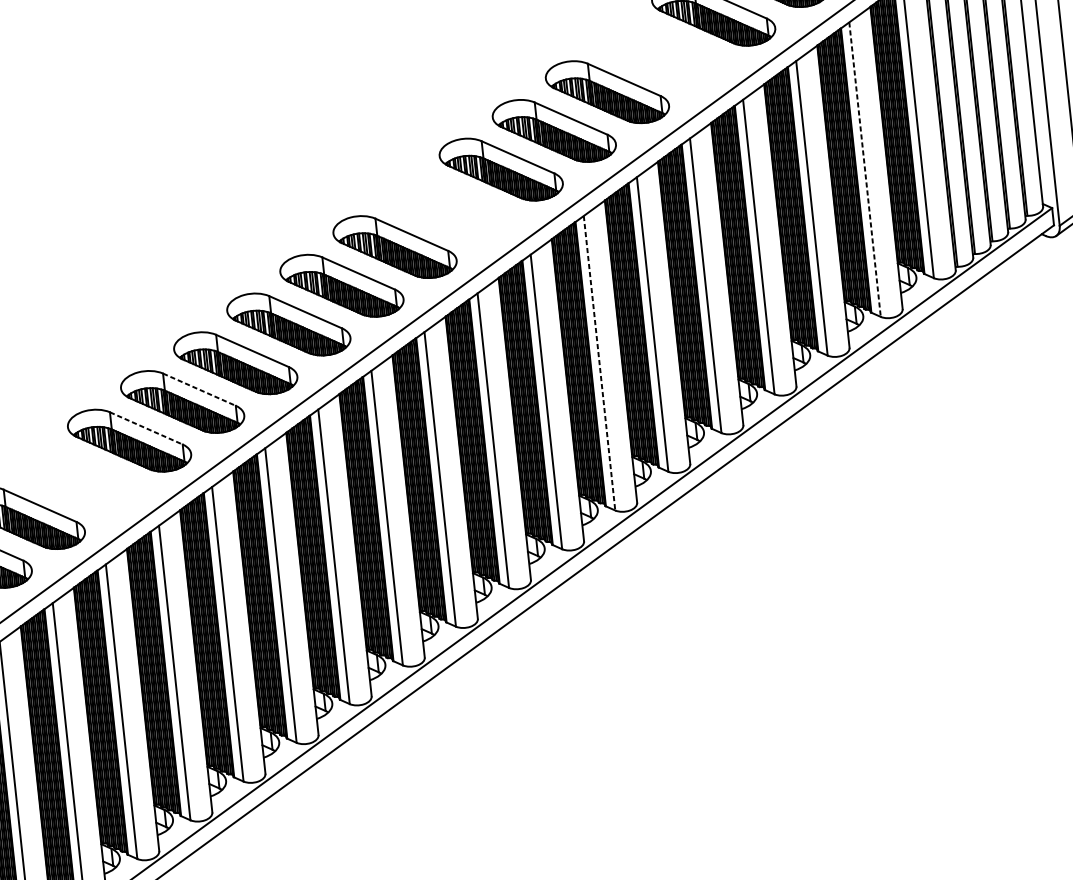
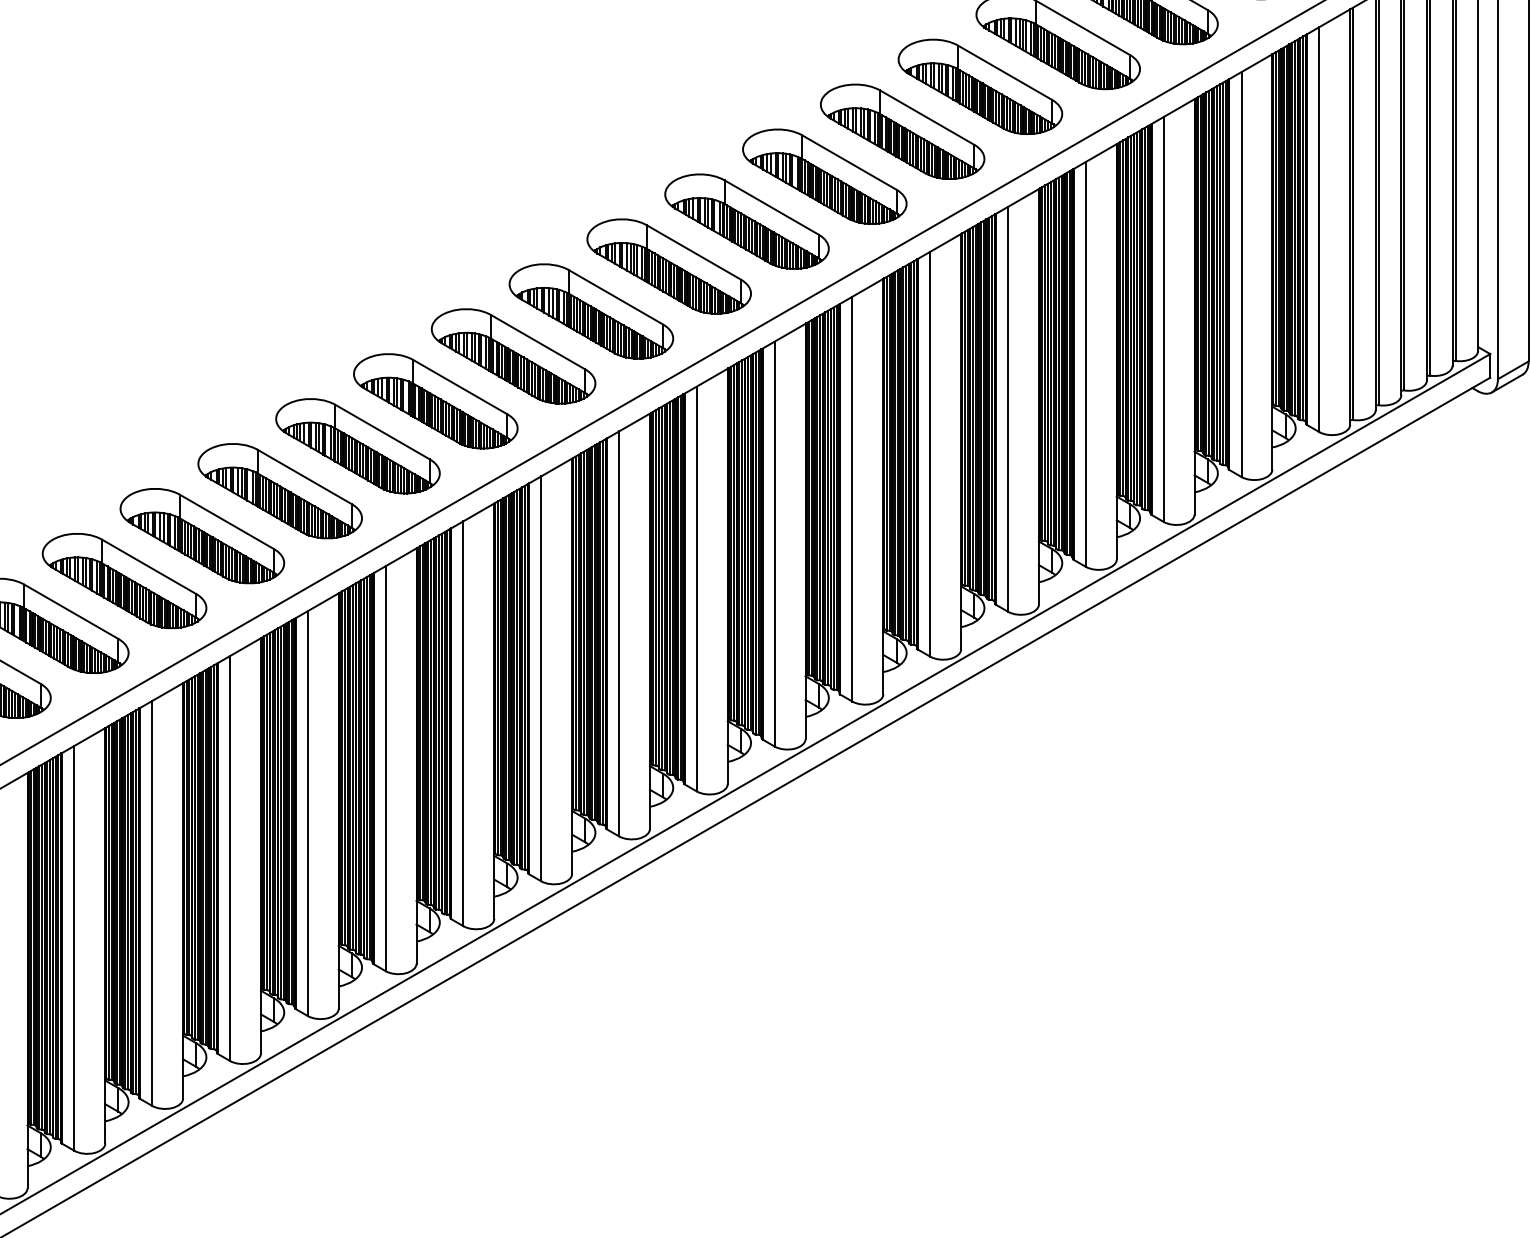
part: (660, 53) -> (980, 86), added
line: (865, 170) -> (1241, 275), dashed -> solid
part: (447, 208) -> (668, 266), added
line: (599, 363) -> (852, 499), dashed -> solid
line: (200, 389) -> (305, 477), dashed -> solid
line: (146, 428) -> (227, 522), dashed -> solid
part: (76, 479) -> (124, 581), added

